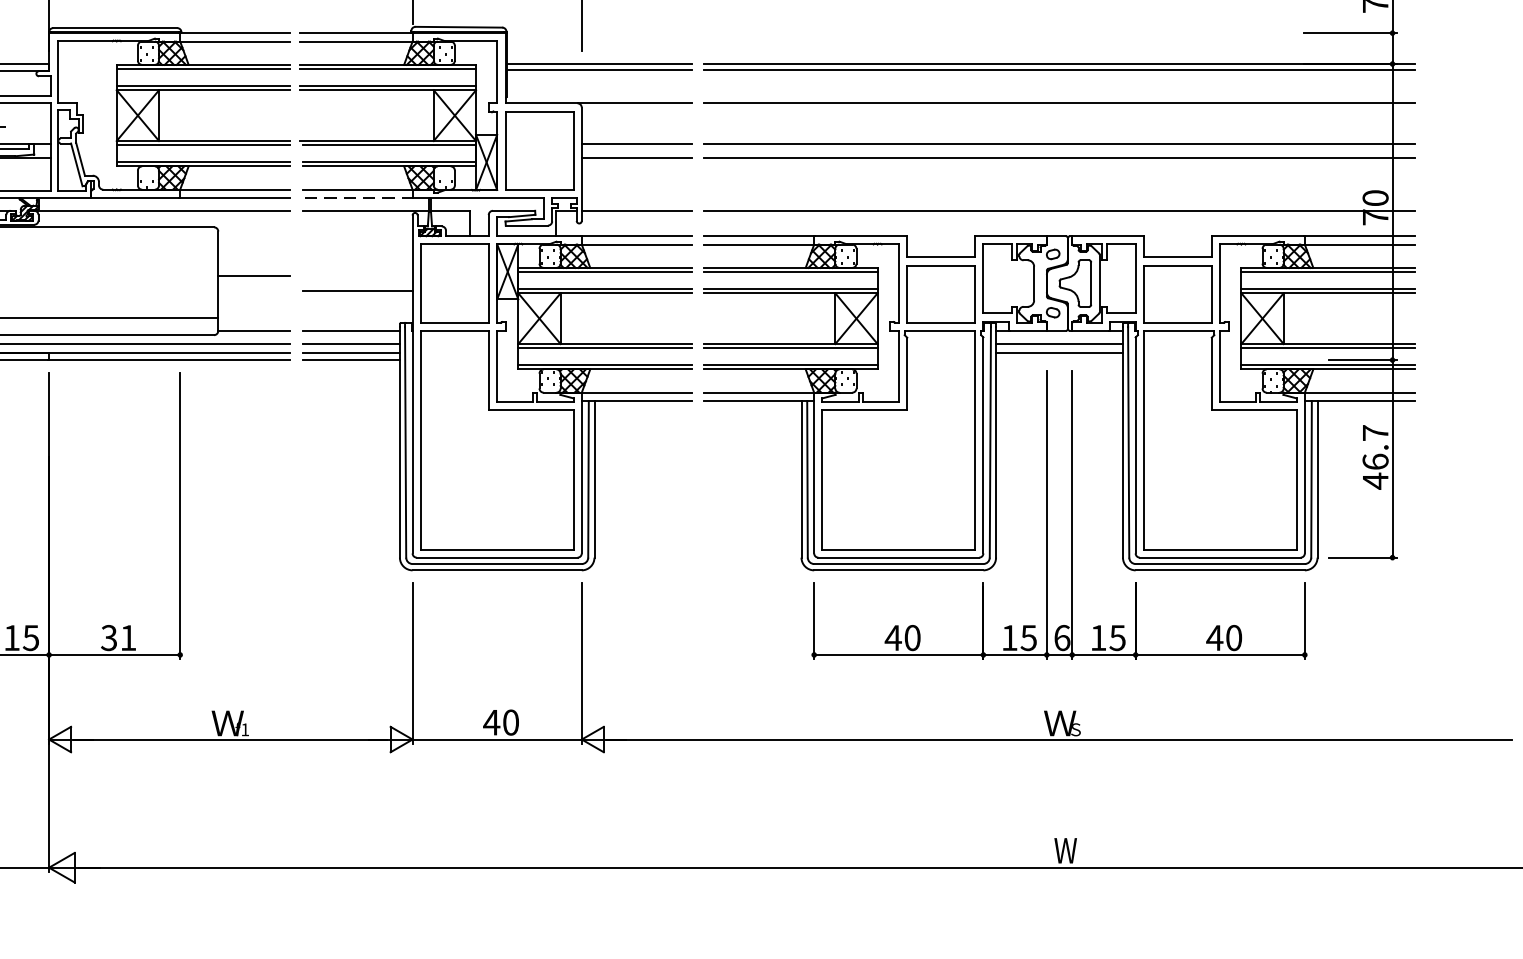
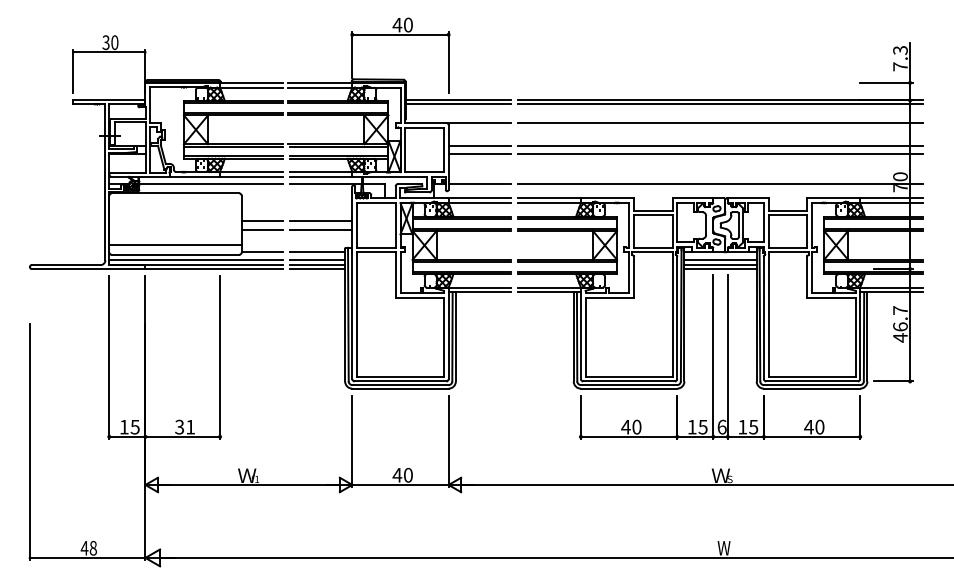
line: (358, 197) -> (321, 176), dashed -> solid
line: (356, 276) -> (320, 221), added
line: (252, 290) -> (261, 229), added
line: (1059, 360) -> (720, 269), added

